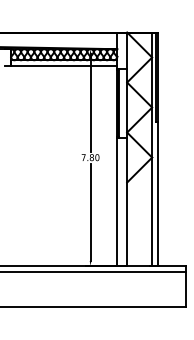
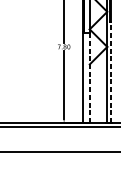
line: (157, 194) -> (111, 72), solid -> dashed
line: (127, 202) -> (89, 78), solid -> dashed

